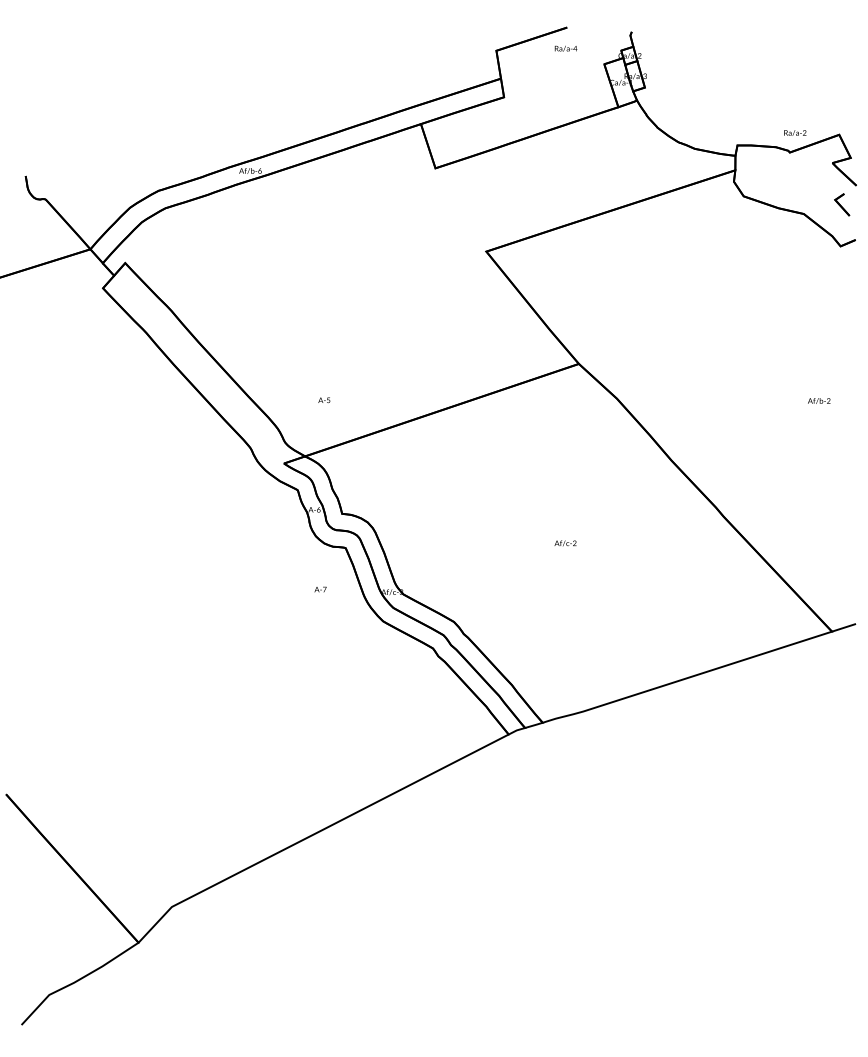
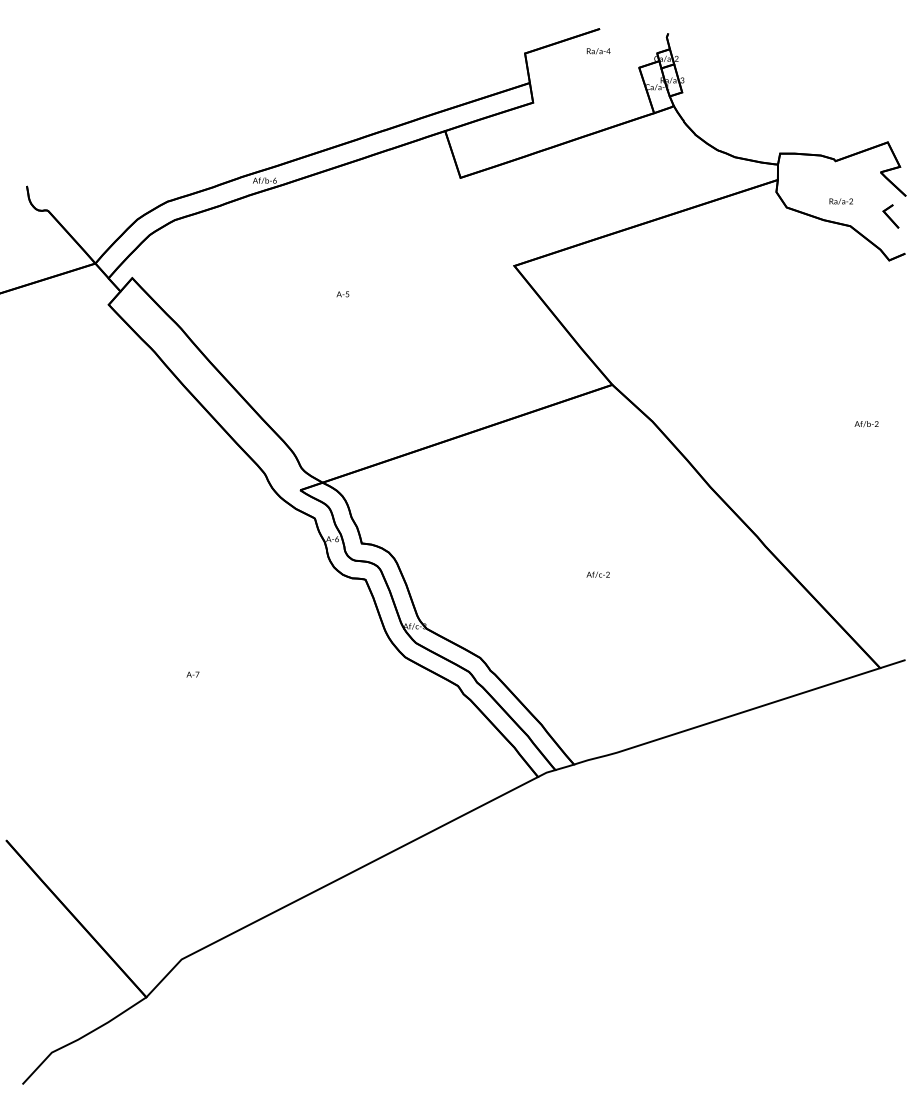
text: (794, 133) -> (840, 201), moved
text: (323, 400) -> (342, 294), moved
text: (320, 589) -> (192, 674), moved

